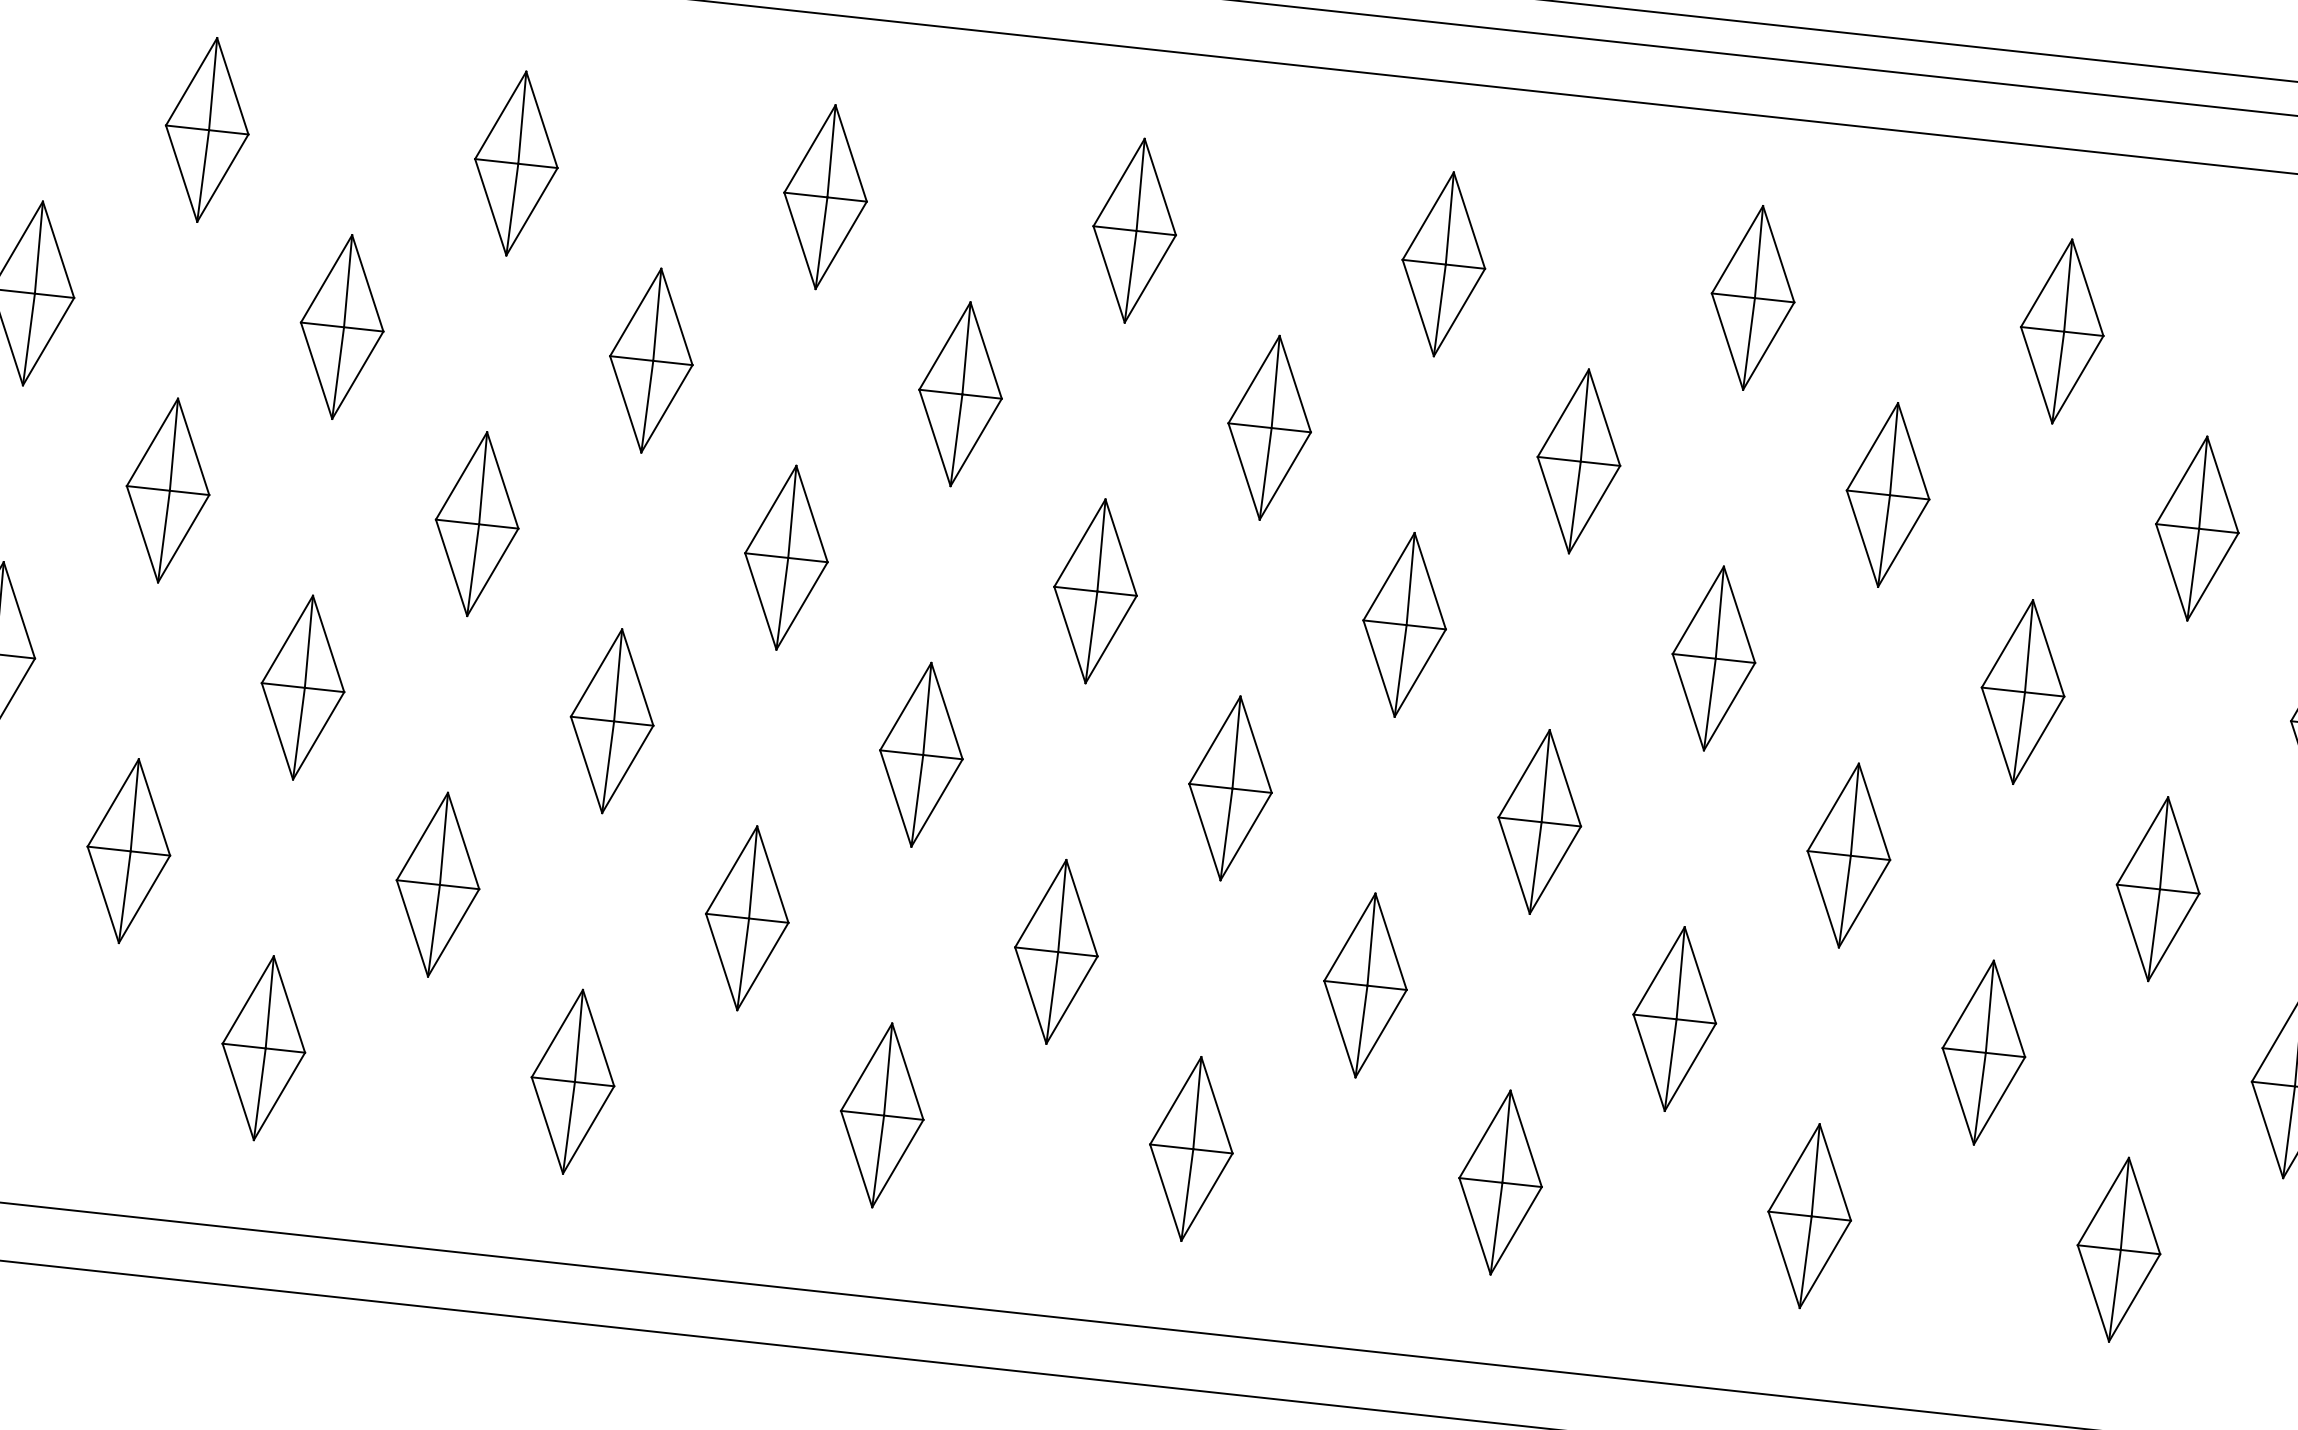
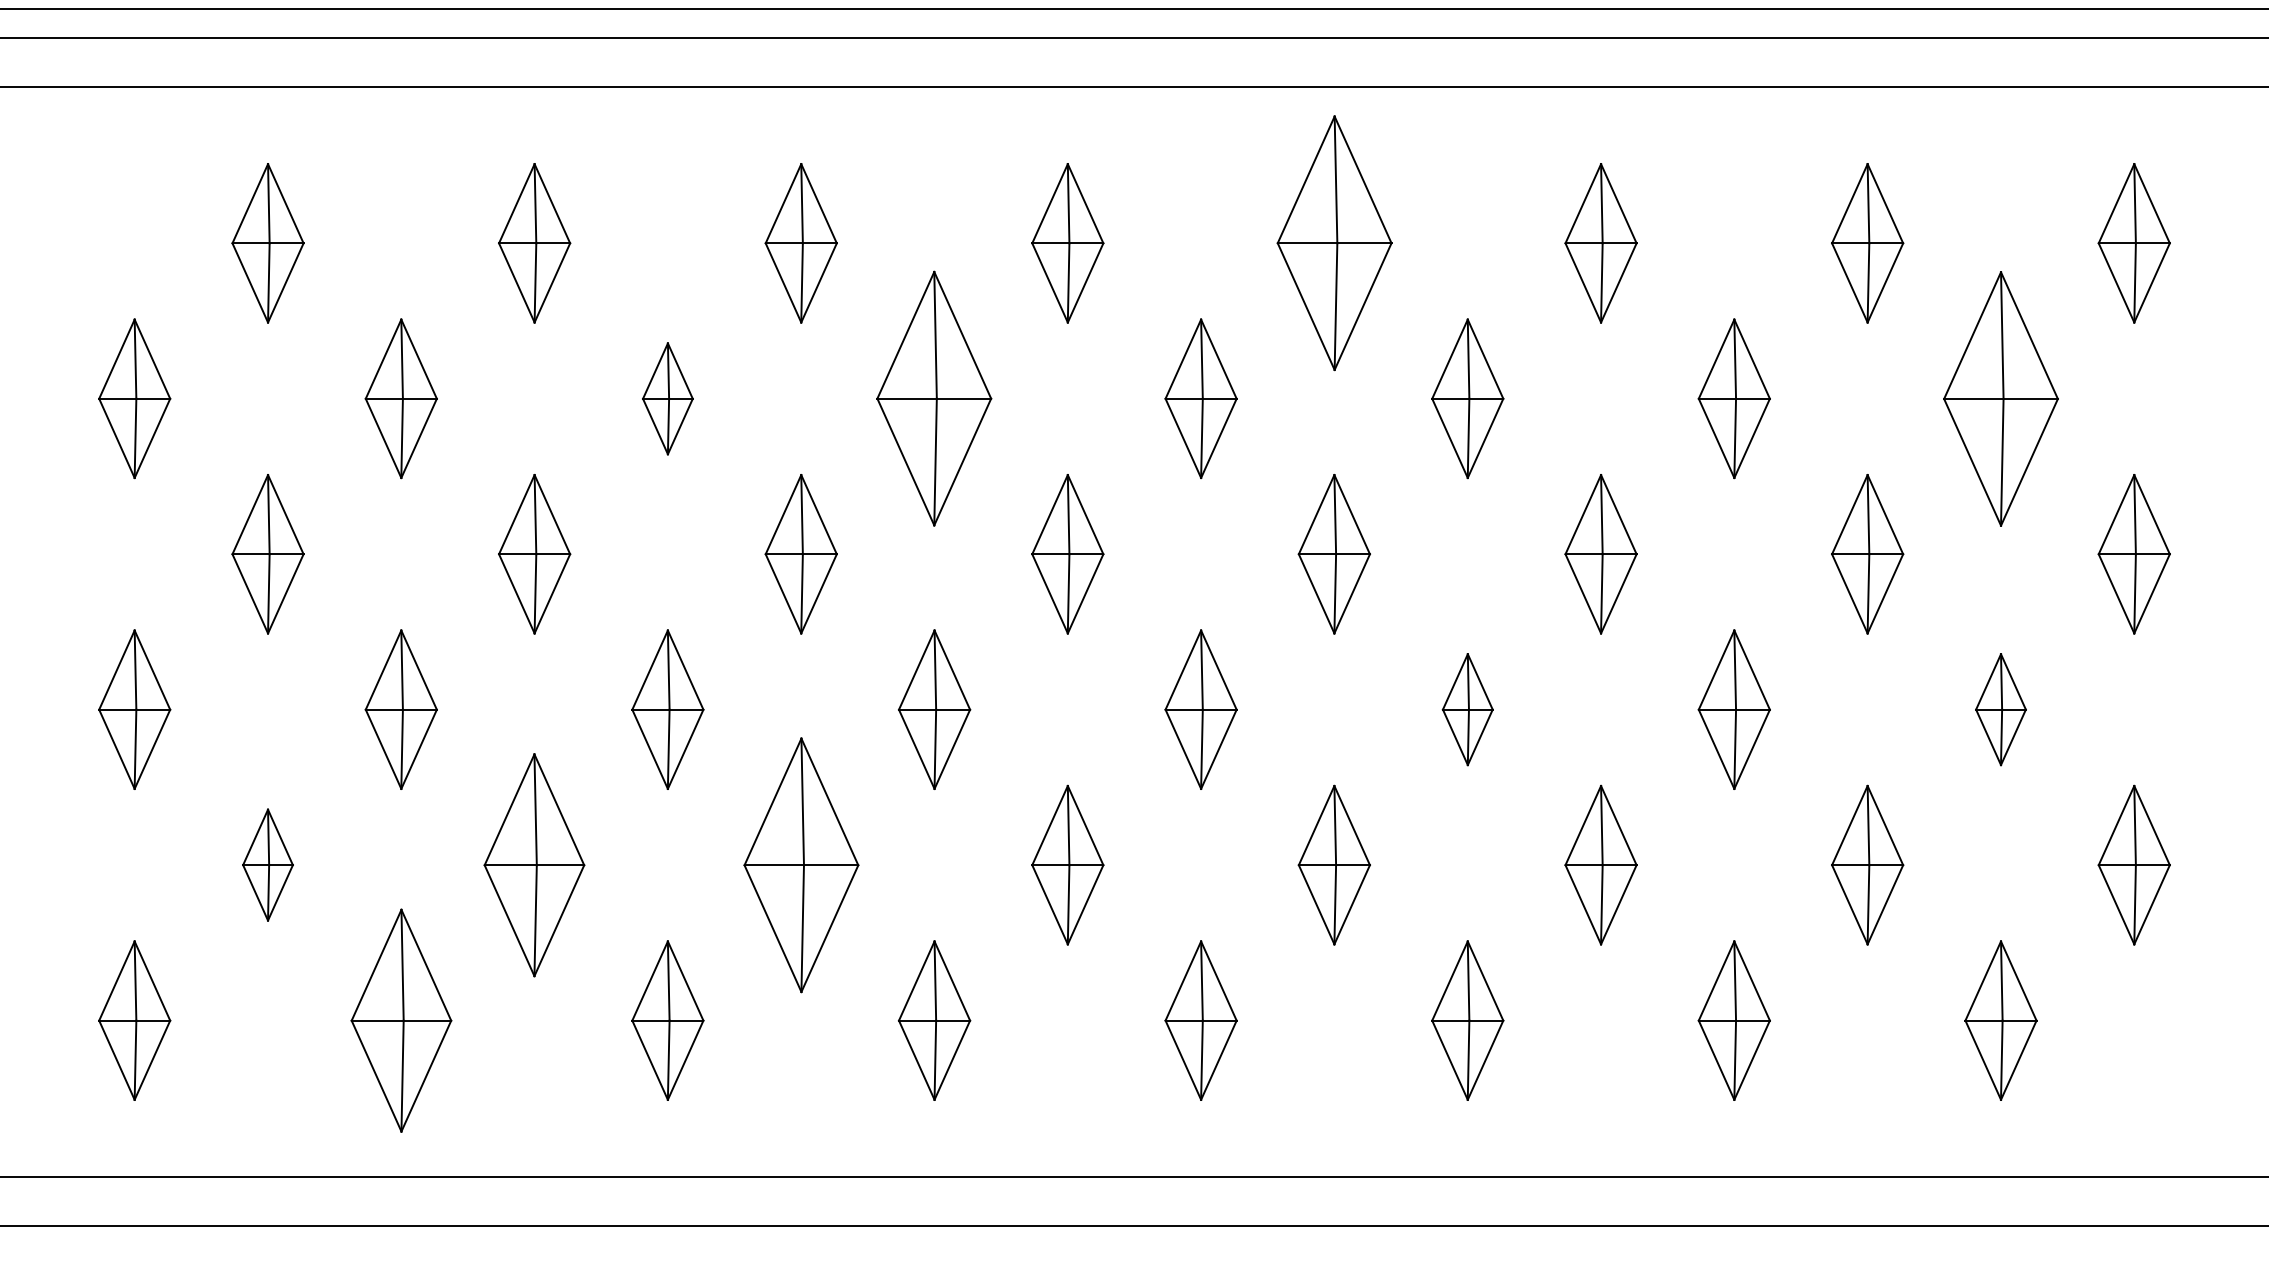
part: (1442, 264) -> (1333, 243), size x1.6
part: (650, 360) -> (667, 398), size x0.7
part: (960, 393) -> (934, 398), size x1.6
part: (2196, 528) -> (2000, 398), size x1.6
part: (1539, 821) -> (1467, 709), size x0.7
part: (128, 850) -> (267, 864), size x0.7
part: (437, 883) -> (534, 864), size x1.4
part: (2157, 888) -> (2000, 709), size x0.7
part: (746, 917) -> (800, 864), size x1.6
part: (262, 1047) -> (400, 1020), size x1.4

